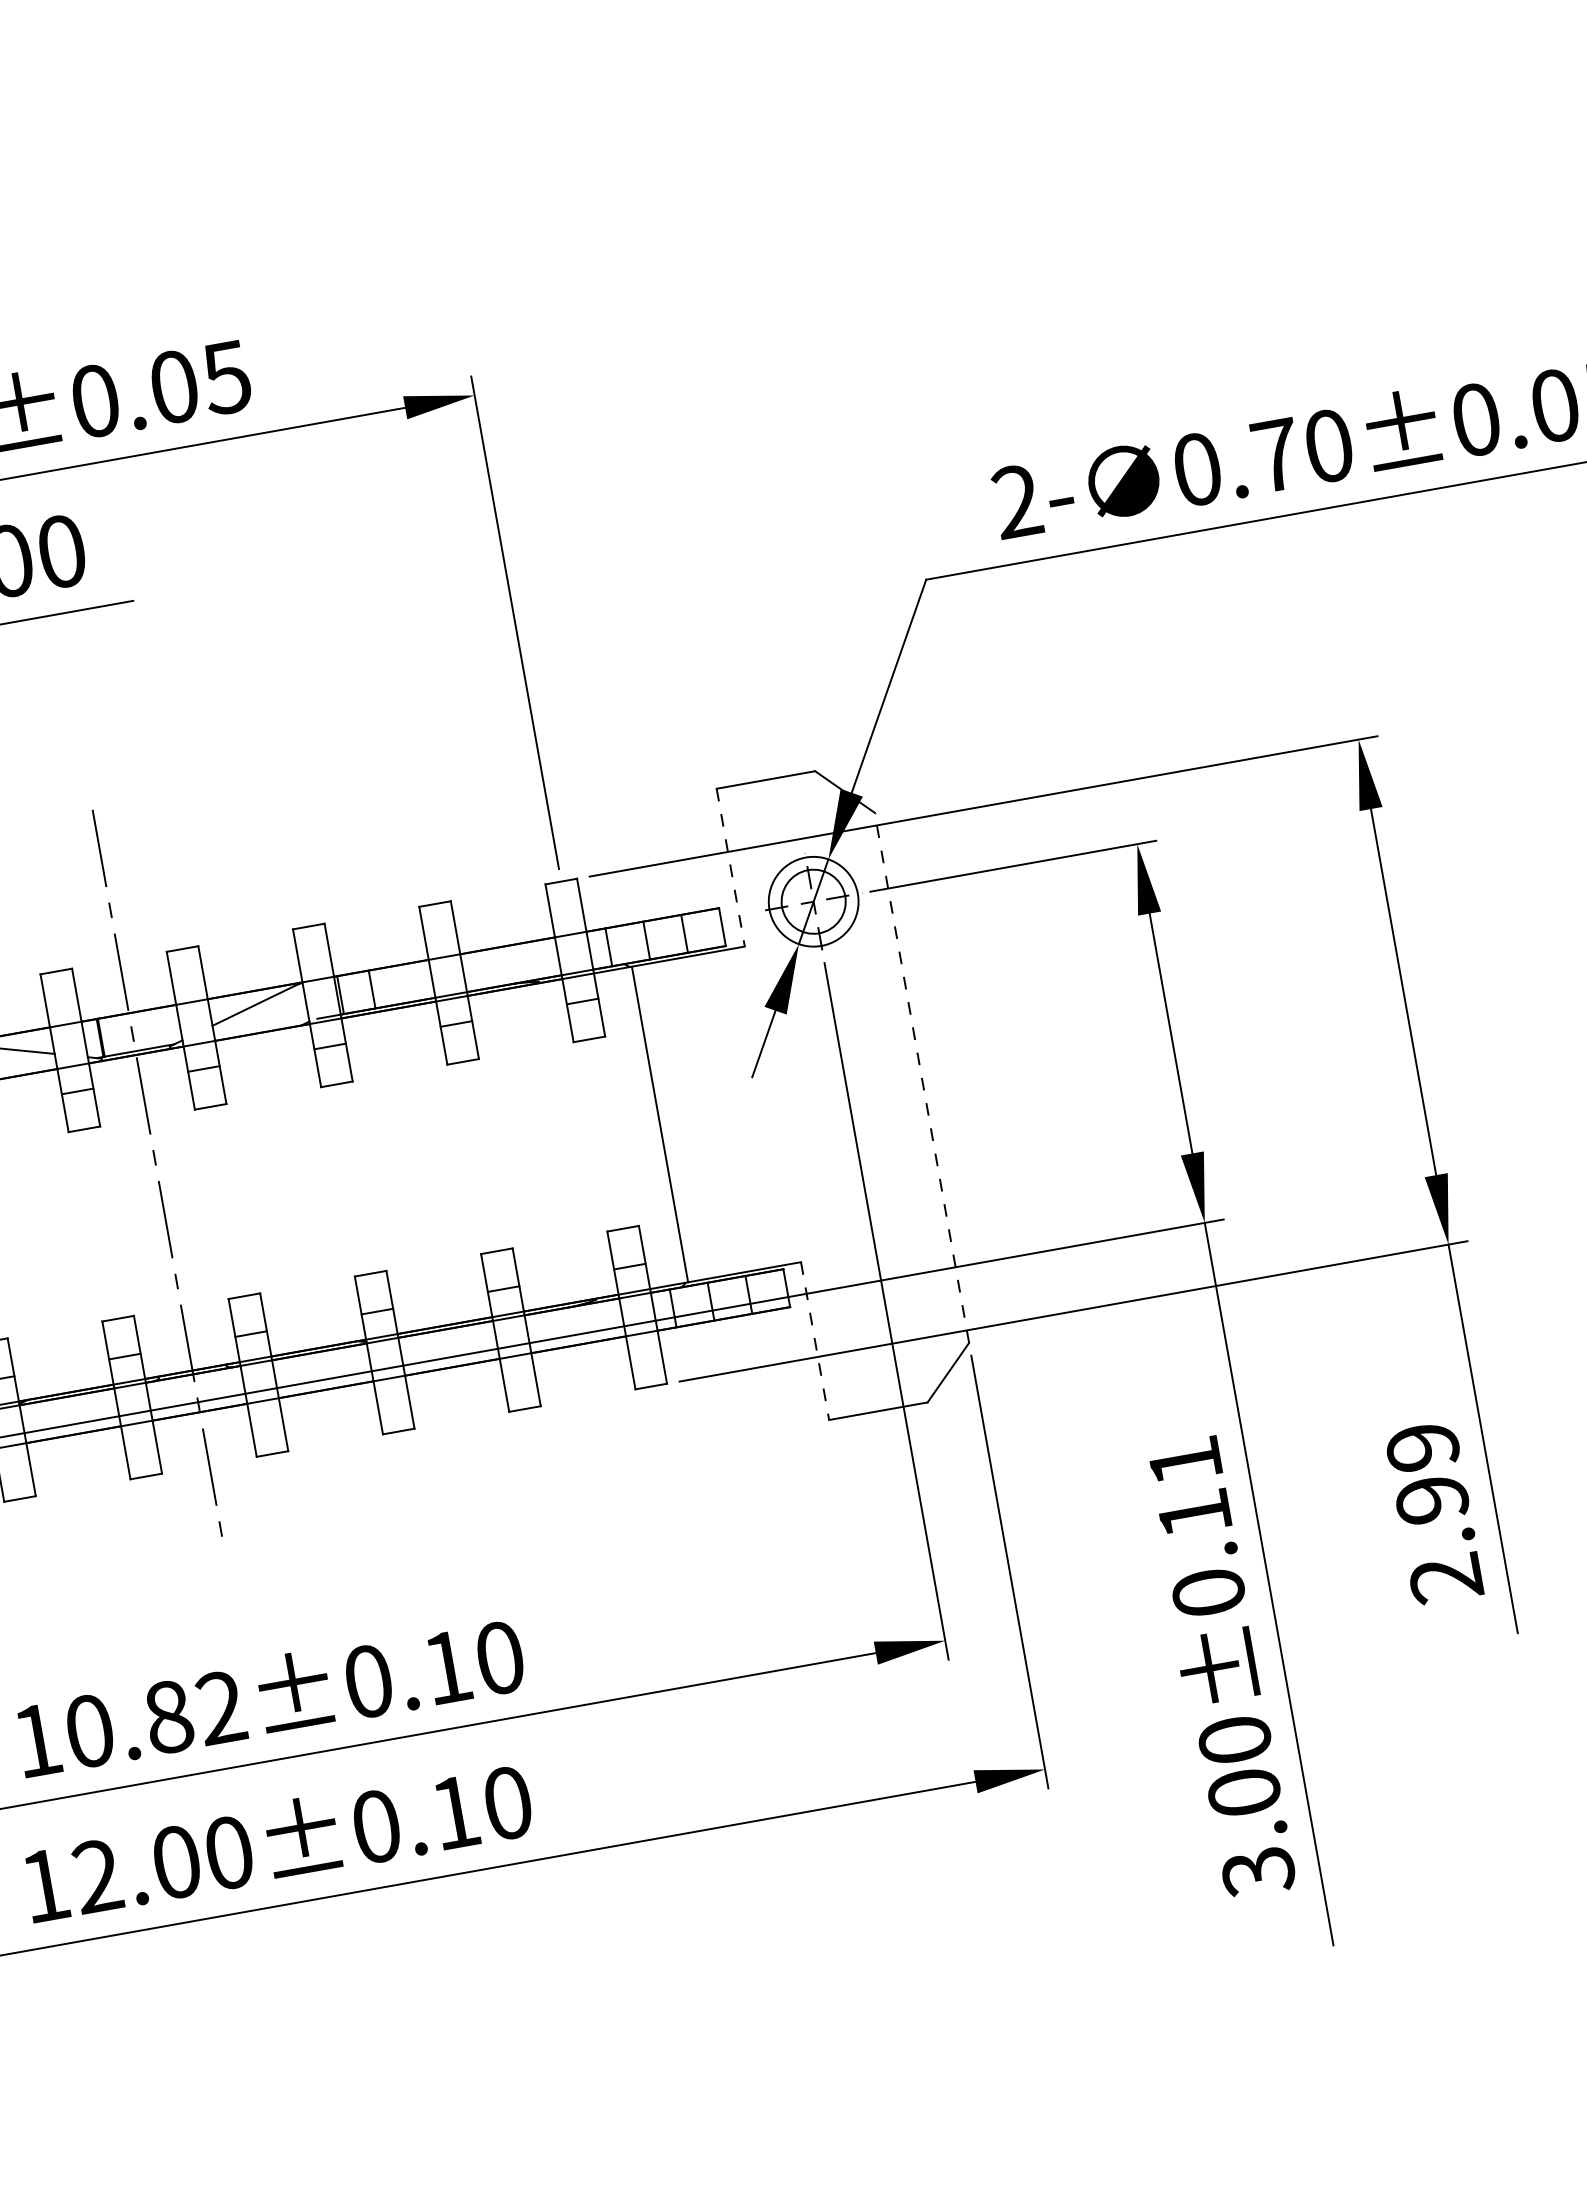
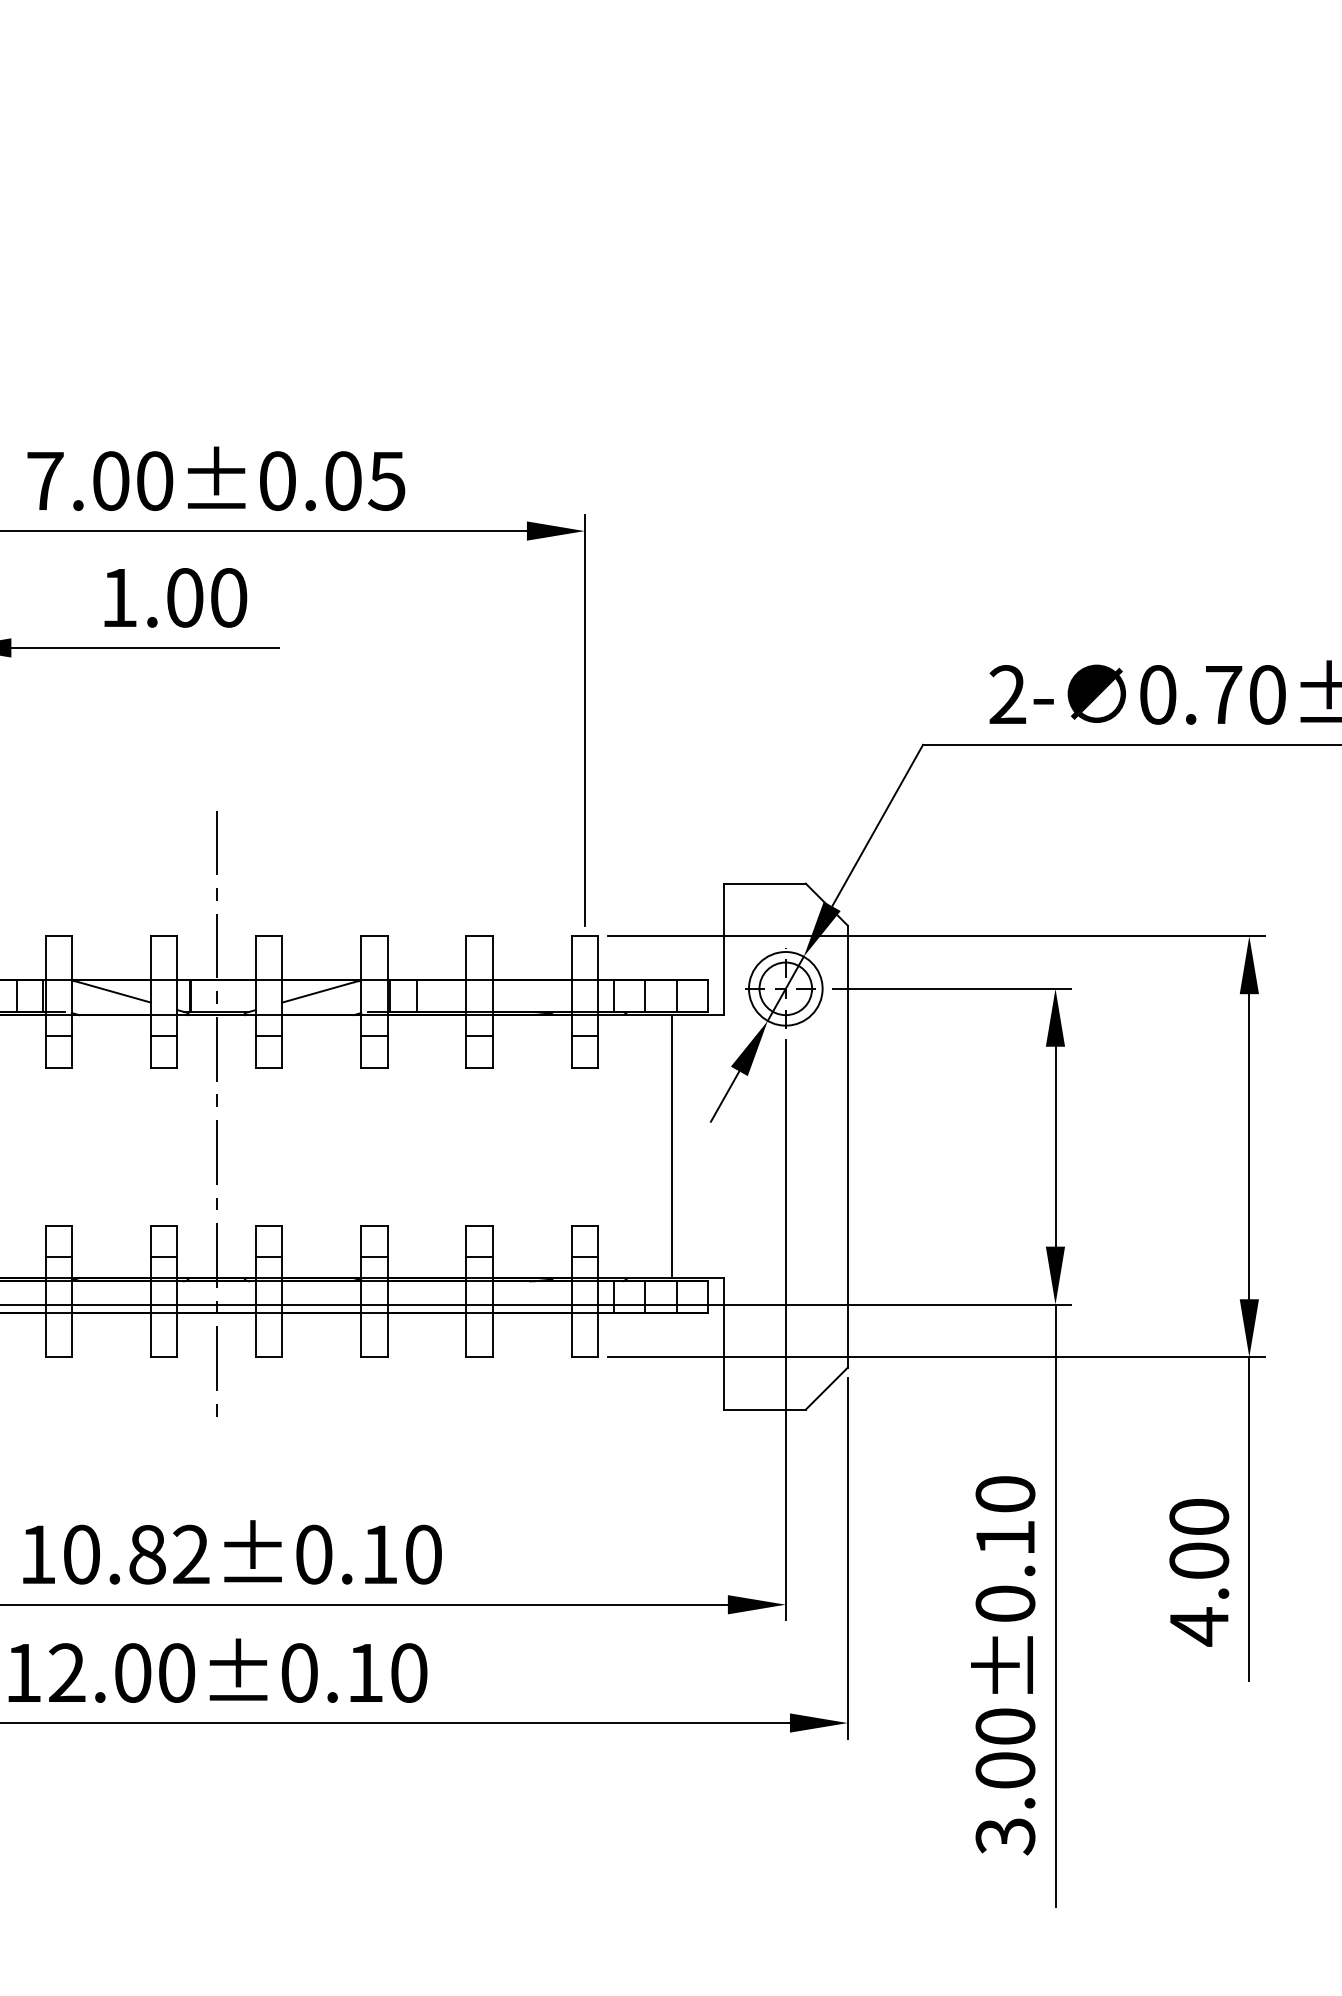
line: (730, 867) -> (723, 949), dashed -> solid
line: (921, 1077) -> (847, 1146), dashed -> solid
line: (659, 1124) -> (671, 1146), moved
line: (814, 1340) -> (723, 1343), dashed -> solid
text: (1185, 1461) -> (1005, 1494), 3.00±0.11 -> 3.00±0.10
text: (1434, 1513) -> (1199, 1572), 2.99 -> 4.00

